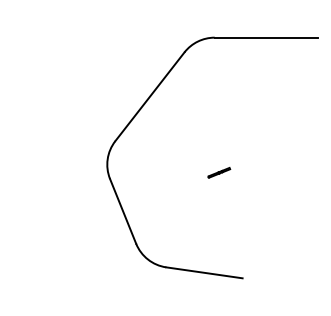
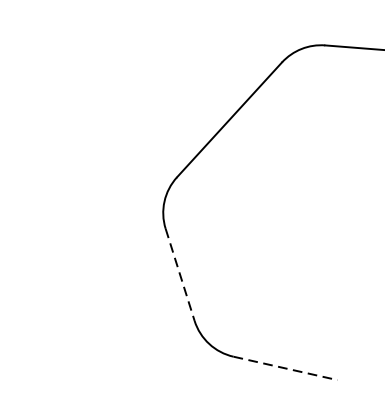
line: (219, 172) -> (317, 231), removed
line: (123, 211) -> (180, 275), solid -> dashed
line: (204, 272) -> (285, 367), solid -> dashed

